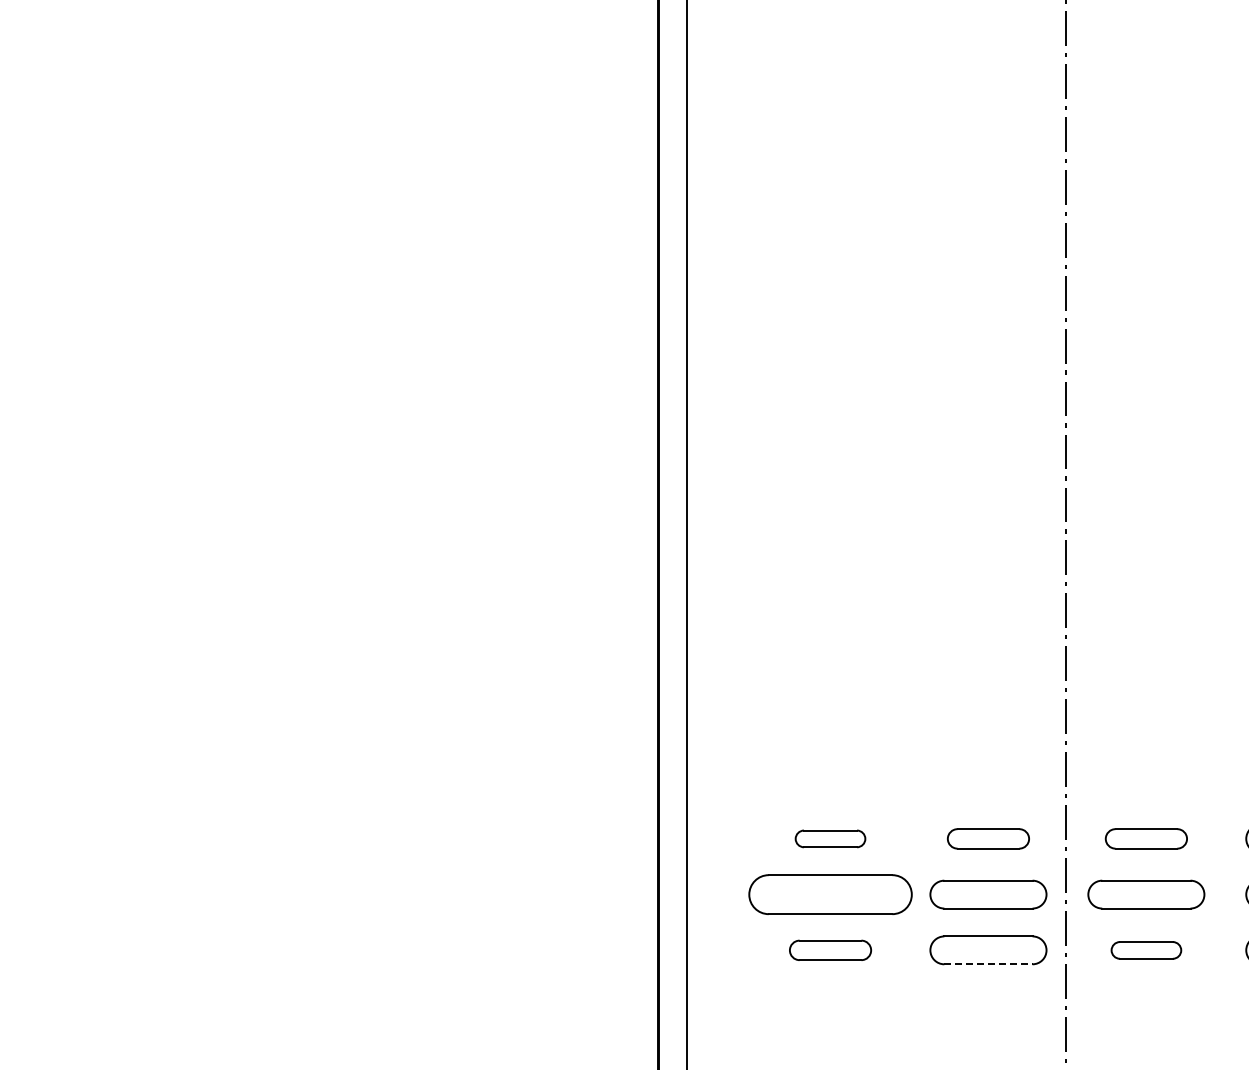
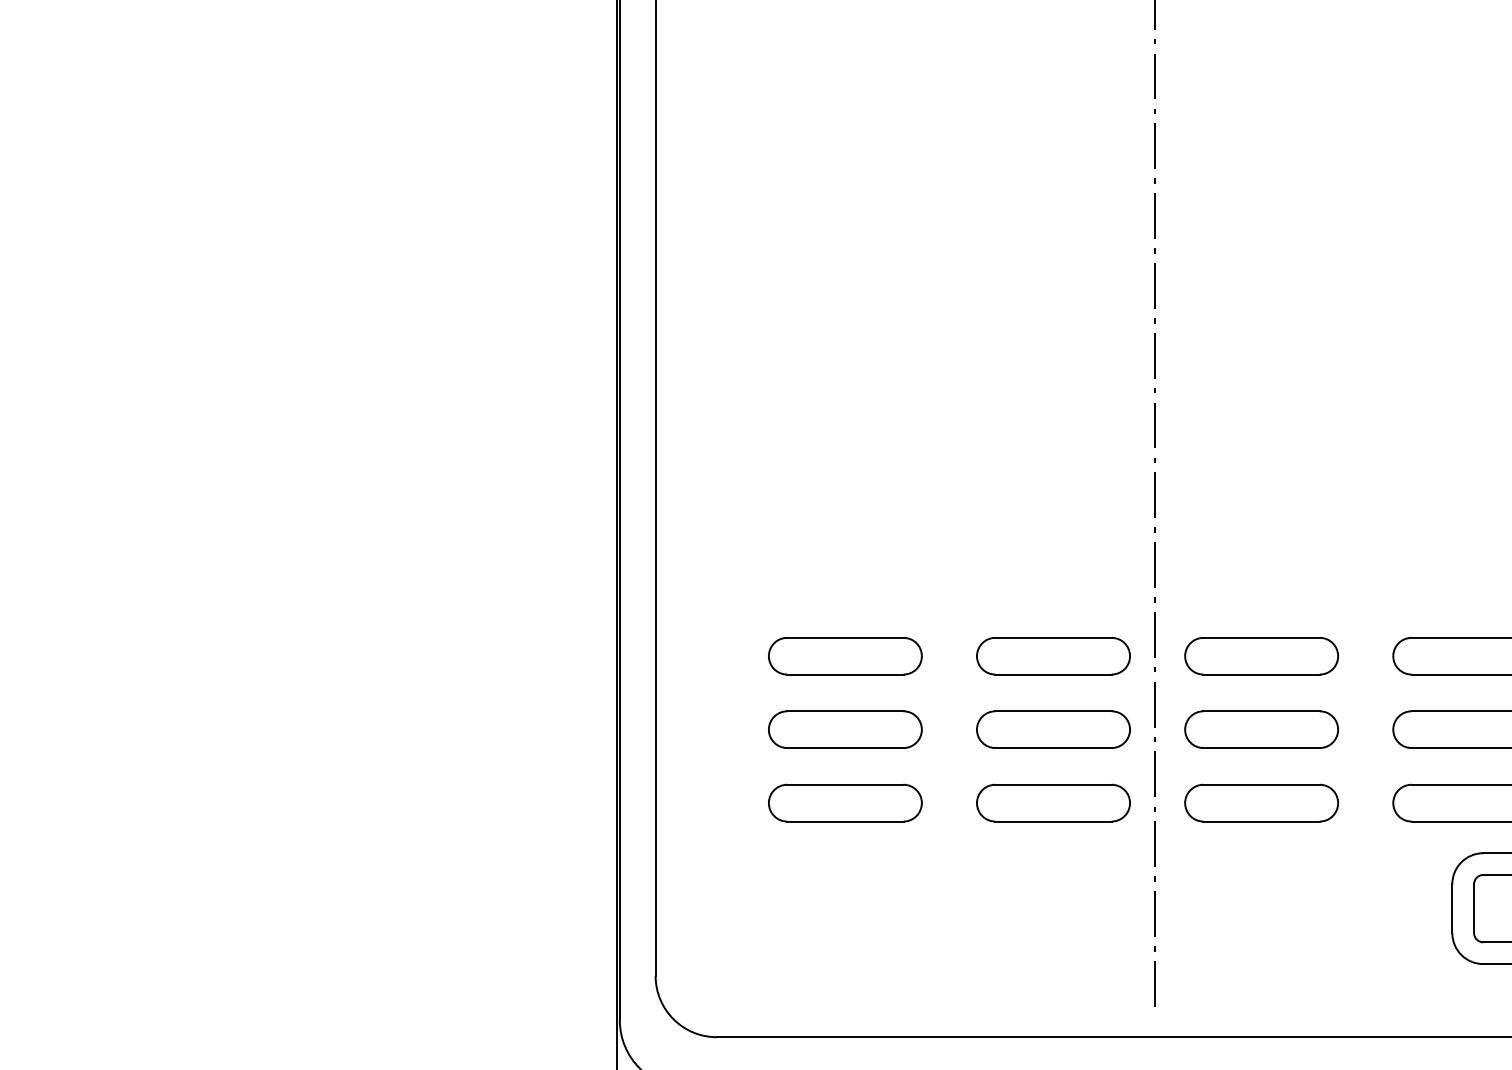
part: (830, 838) -> (845, 655), size x1.67
part: (988, 838) -> (1053, 655), size x1.43
part: (1146, 838) -> (1261, 655), size x1.43
part: (830, 894) -> (845, 729), size x0.71
part: (830, 950) -> (845, 803), size x1.43
part: (1146, 950) -> (1261, 803), size x1.67
line: (988, 964) -> (1053, 821), dashed -> solid

